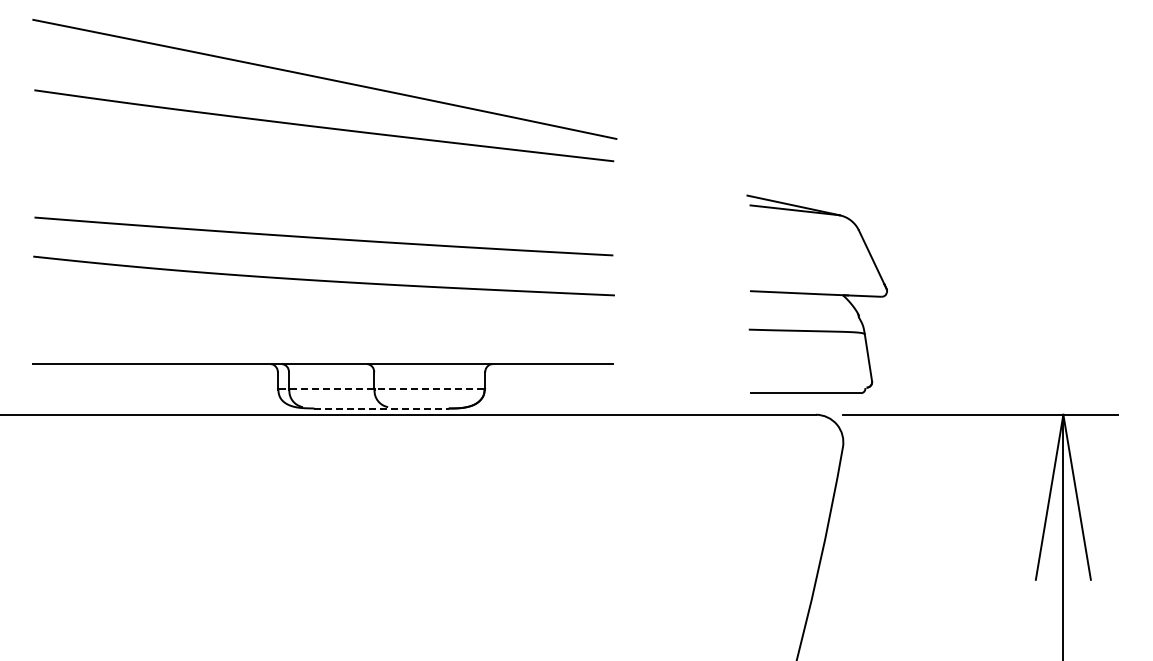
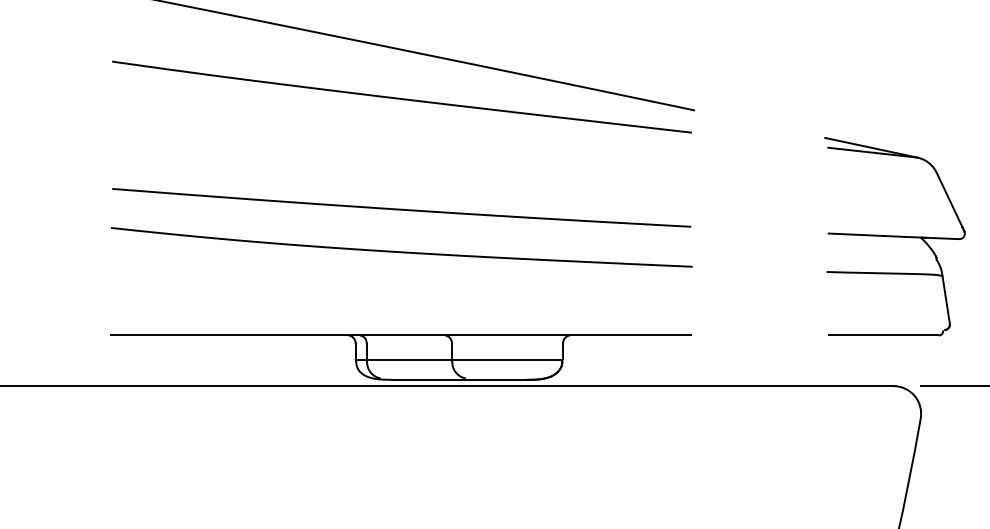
part: (816, 293) -> (894, 235), moved
line: (381, 388) -> (459, 359), dashed -> solid
line: (382, 408) -> (460, 379), dashed -> solid

